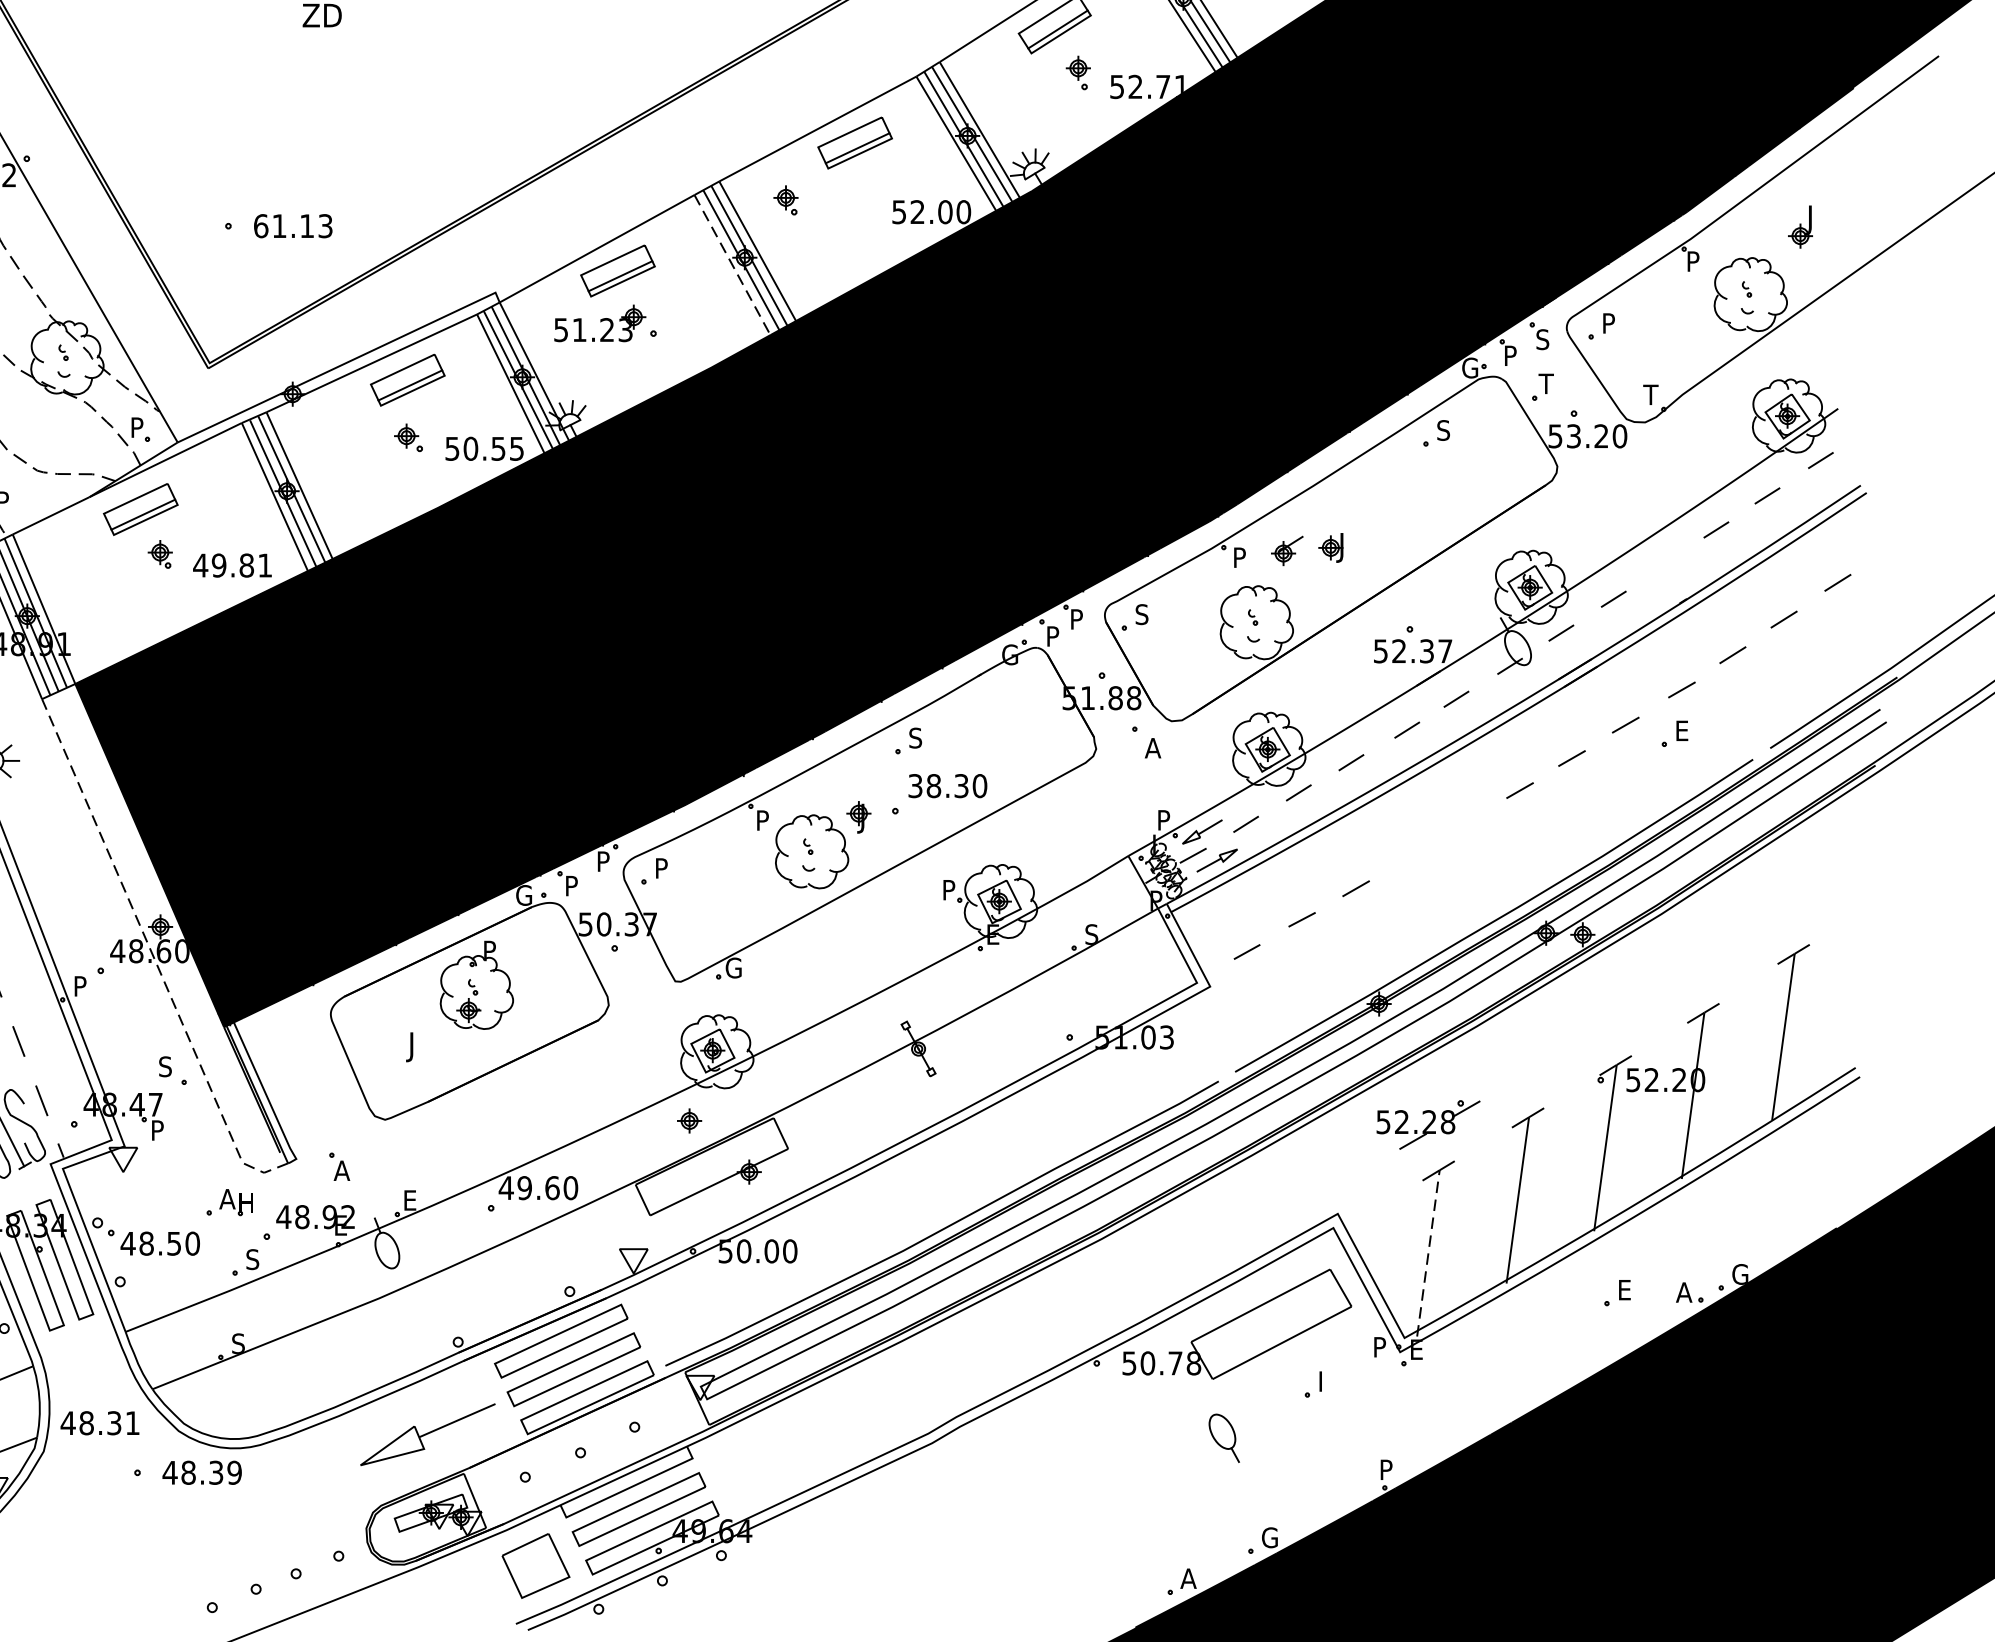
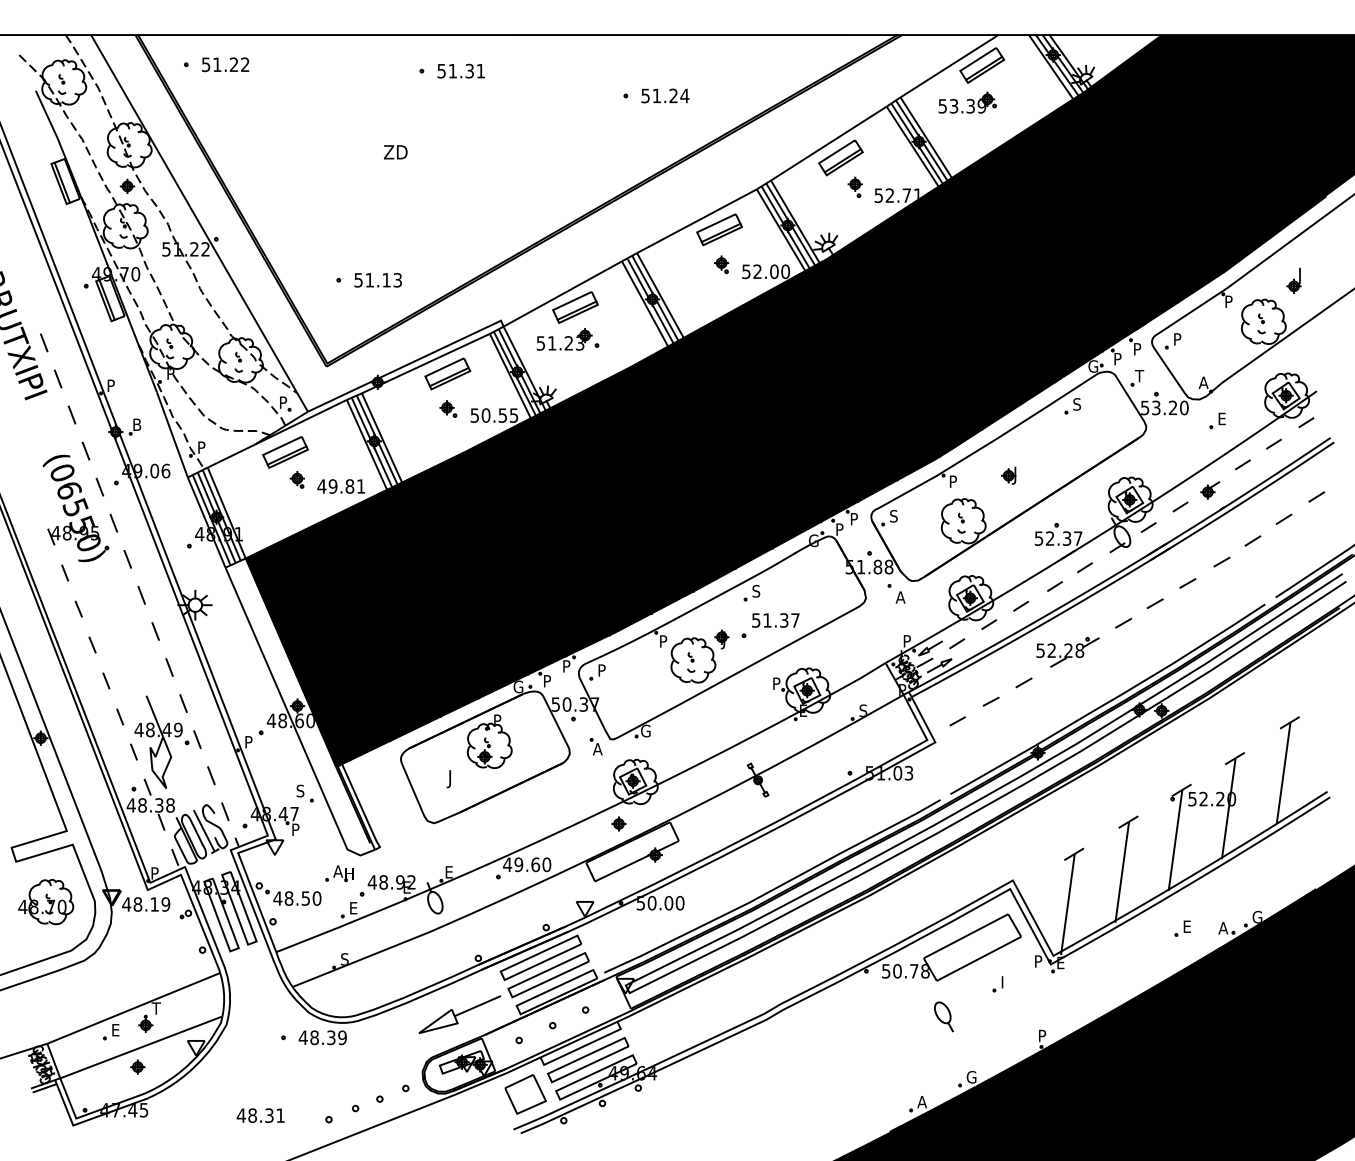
part: (785, 200) -> (721, 264), moved
text: (260, 226) -> (358, 280), 61.13 -> 51.13
line: (733, 266) -> (645, 304), dashed -> solid
text: (1542, 338) -> (1137, 348), S -> P
text: (1651, 394) -> (1203, 382), T -> A
part: (1287, 550) -> (1210, 490), moved
part: (1674, 733) -> (1217, 420), moved
text: (947, 786) -> (775, 620), 38.30 -> 51.37
line: (153, 957) -> (293, 724), dashed -> solid
part: (1427, 1125) -> (1067, 652), moved
part: (338, 1166) -> (595, 746), moved
line: (1427, 1253) -> (1067, 904), dashed -> solid
text: (252, 1258) -> (353, 907), S -> E
text: (99, 1422) -> (260, 1115), moved

